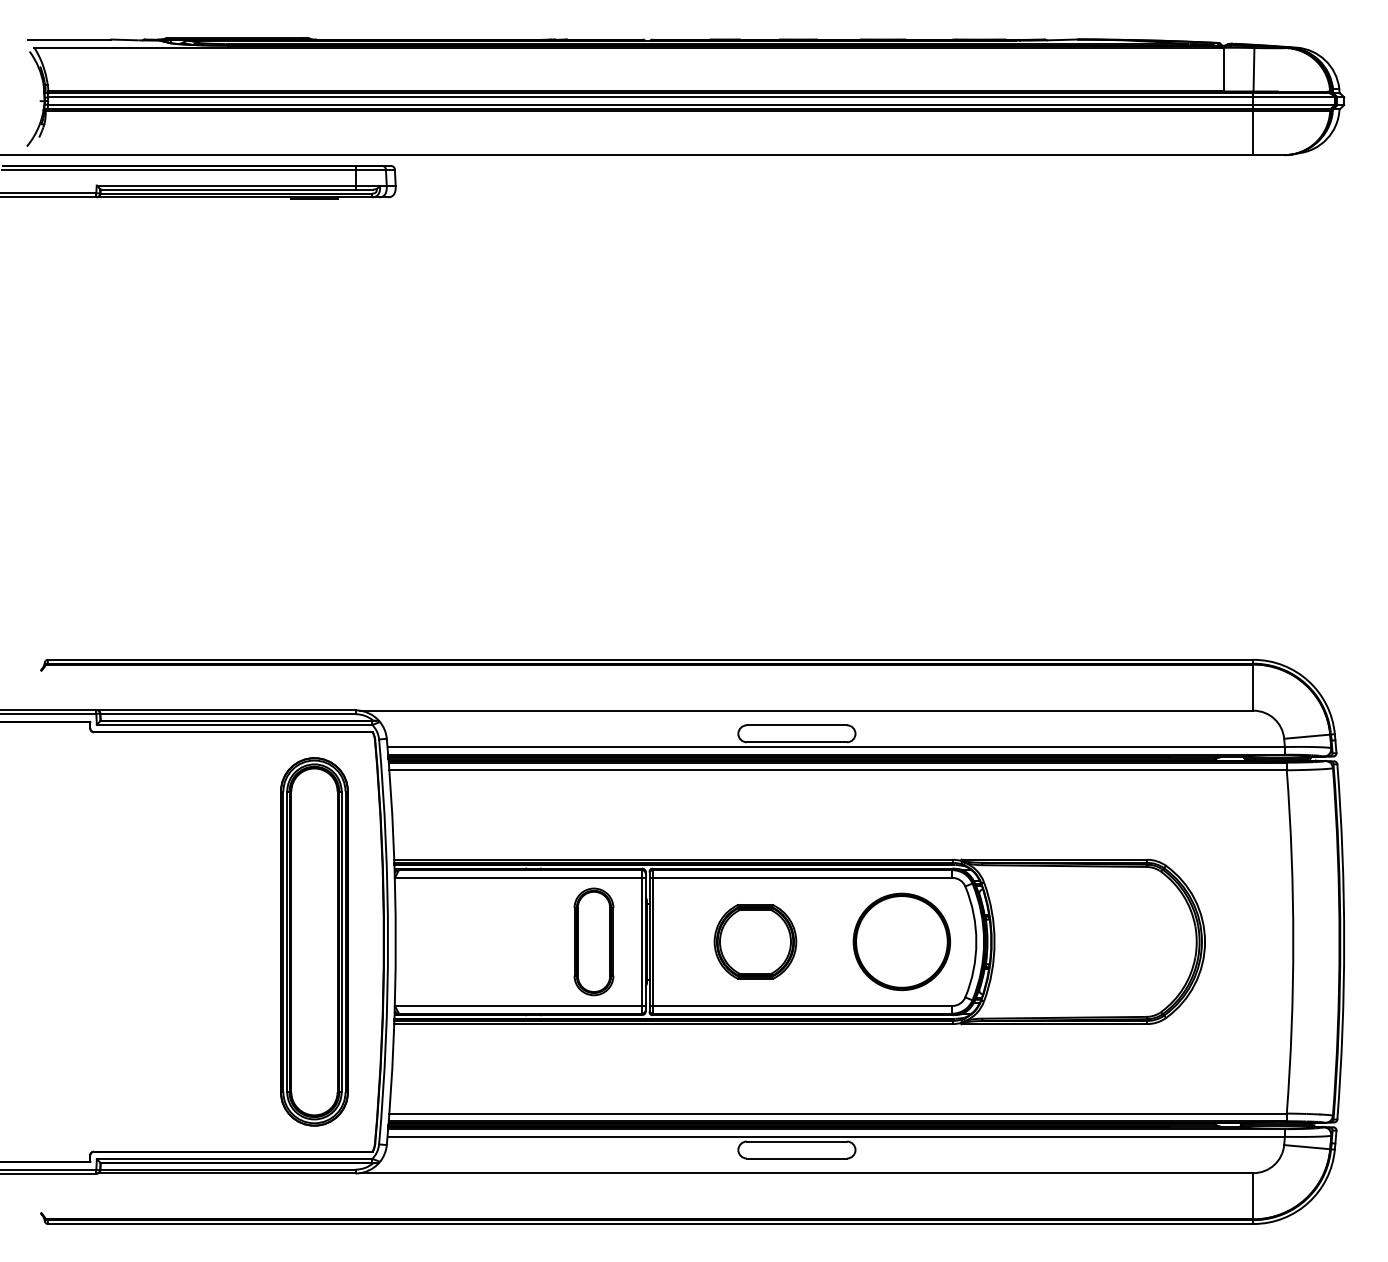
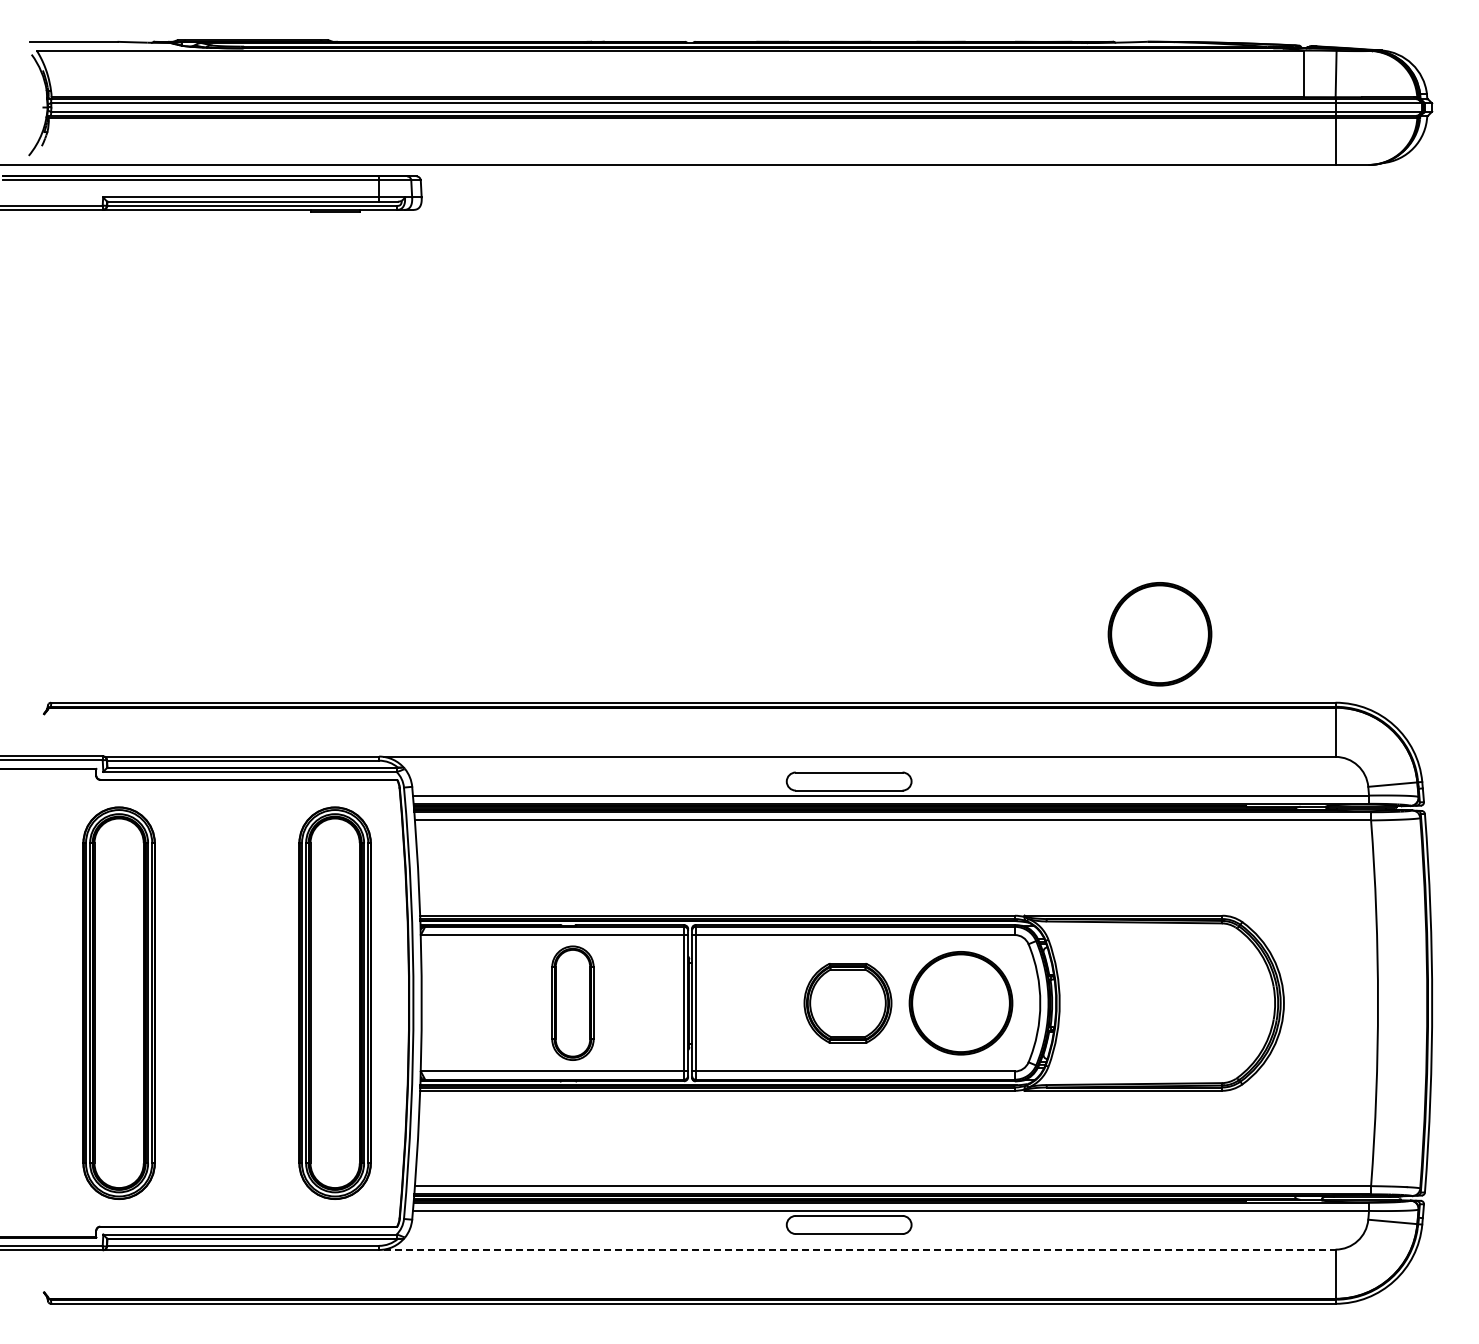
part: (1088, 595) -> (1159, 634), added
part: (111, 941) -> (118, 1002), added
part: (593, 941) -> (572, 1002), moved
part: (755, 942) -> (847, 1003), moved
line: (806, 1173) -> (859, 1249), solid -> dashed

